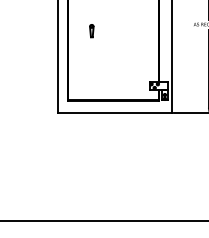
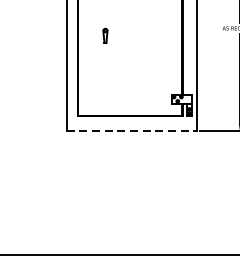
line: (115, 113) -> (132, 130), solid -> dashed

